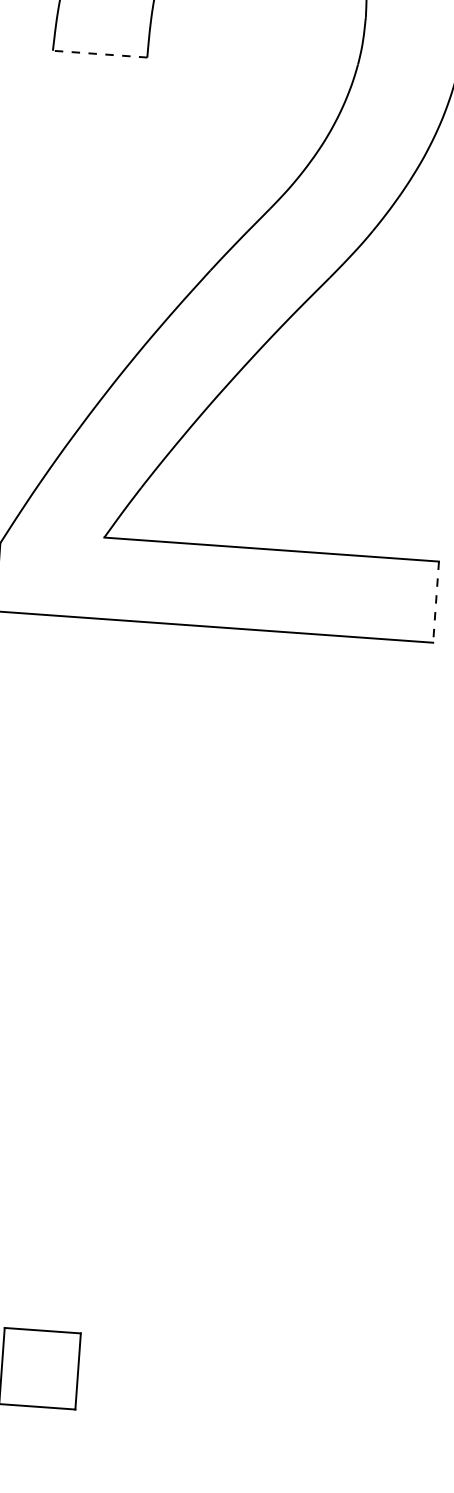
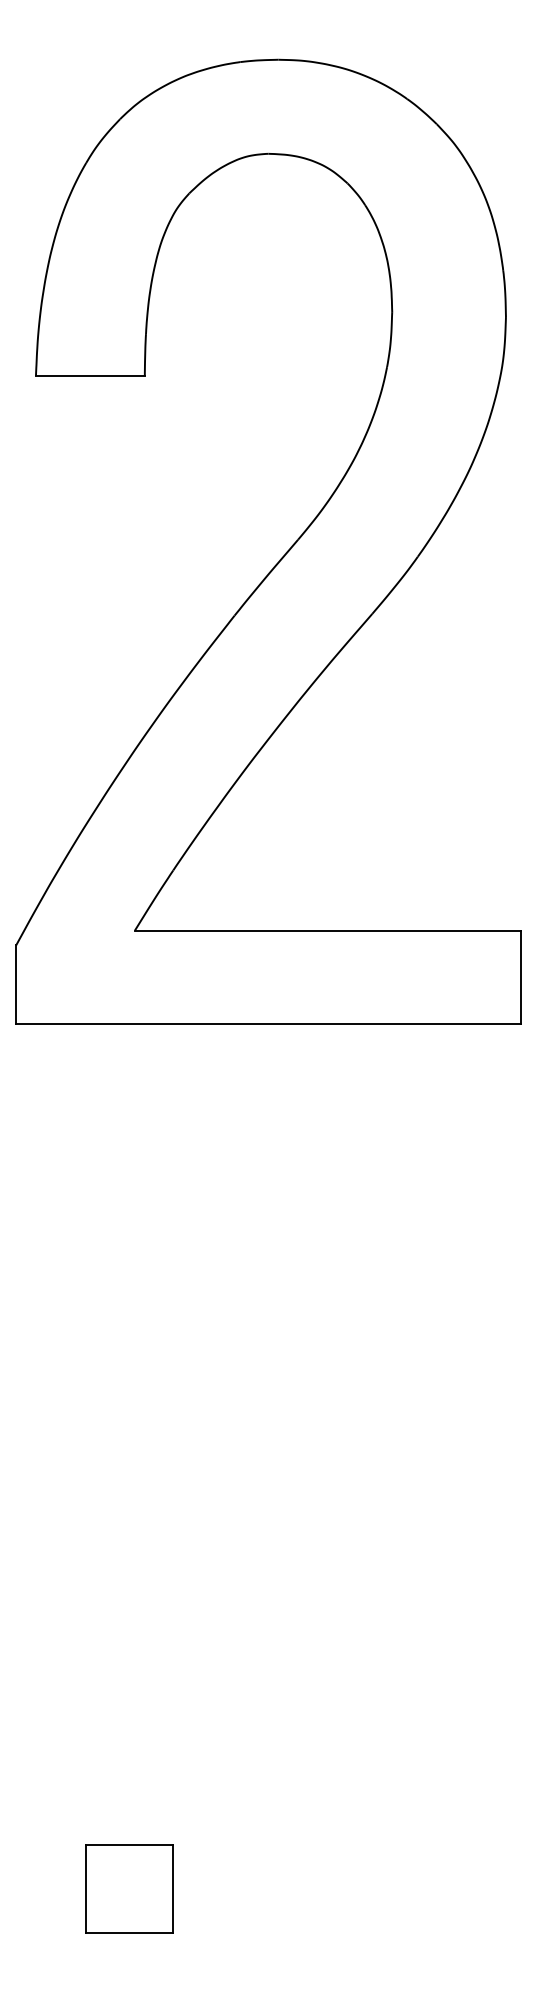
line: (99, 54) -> (89, 376), dashed -> solid
line: (435, 602) -> (520, 977), dashed -> solid

